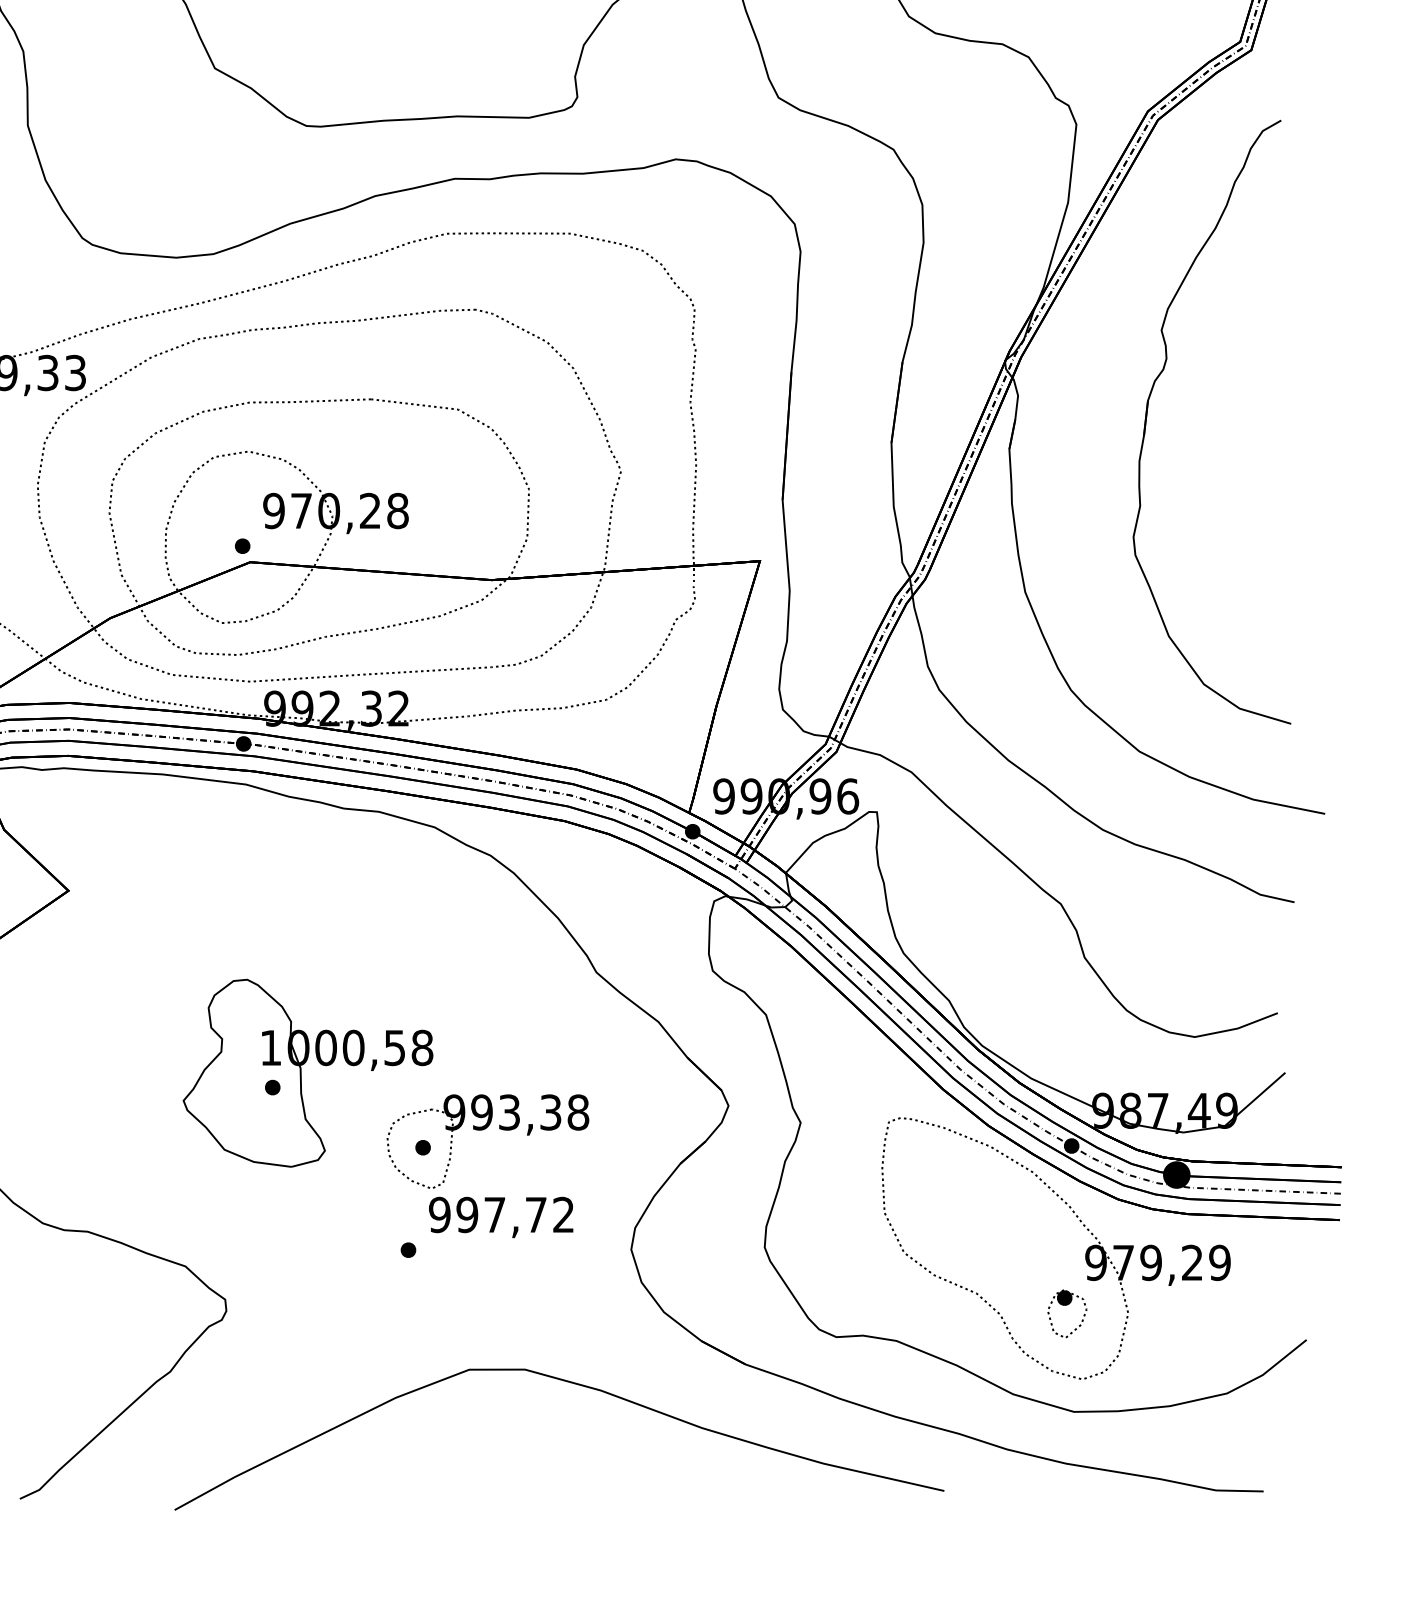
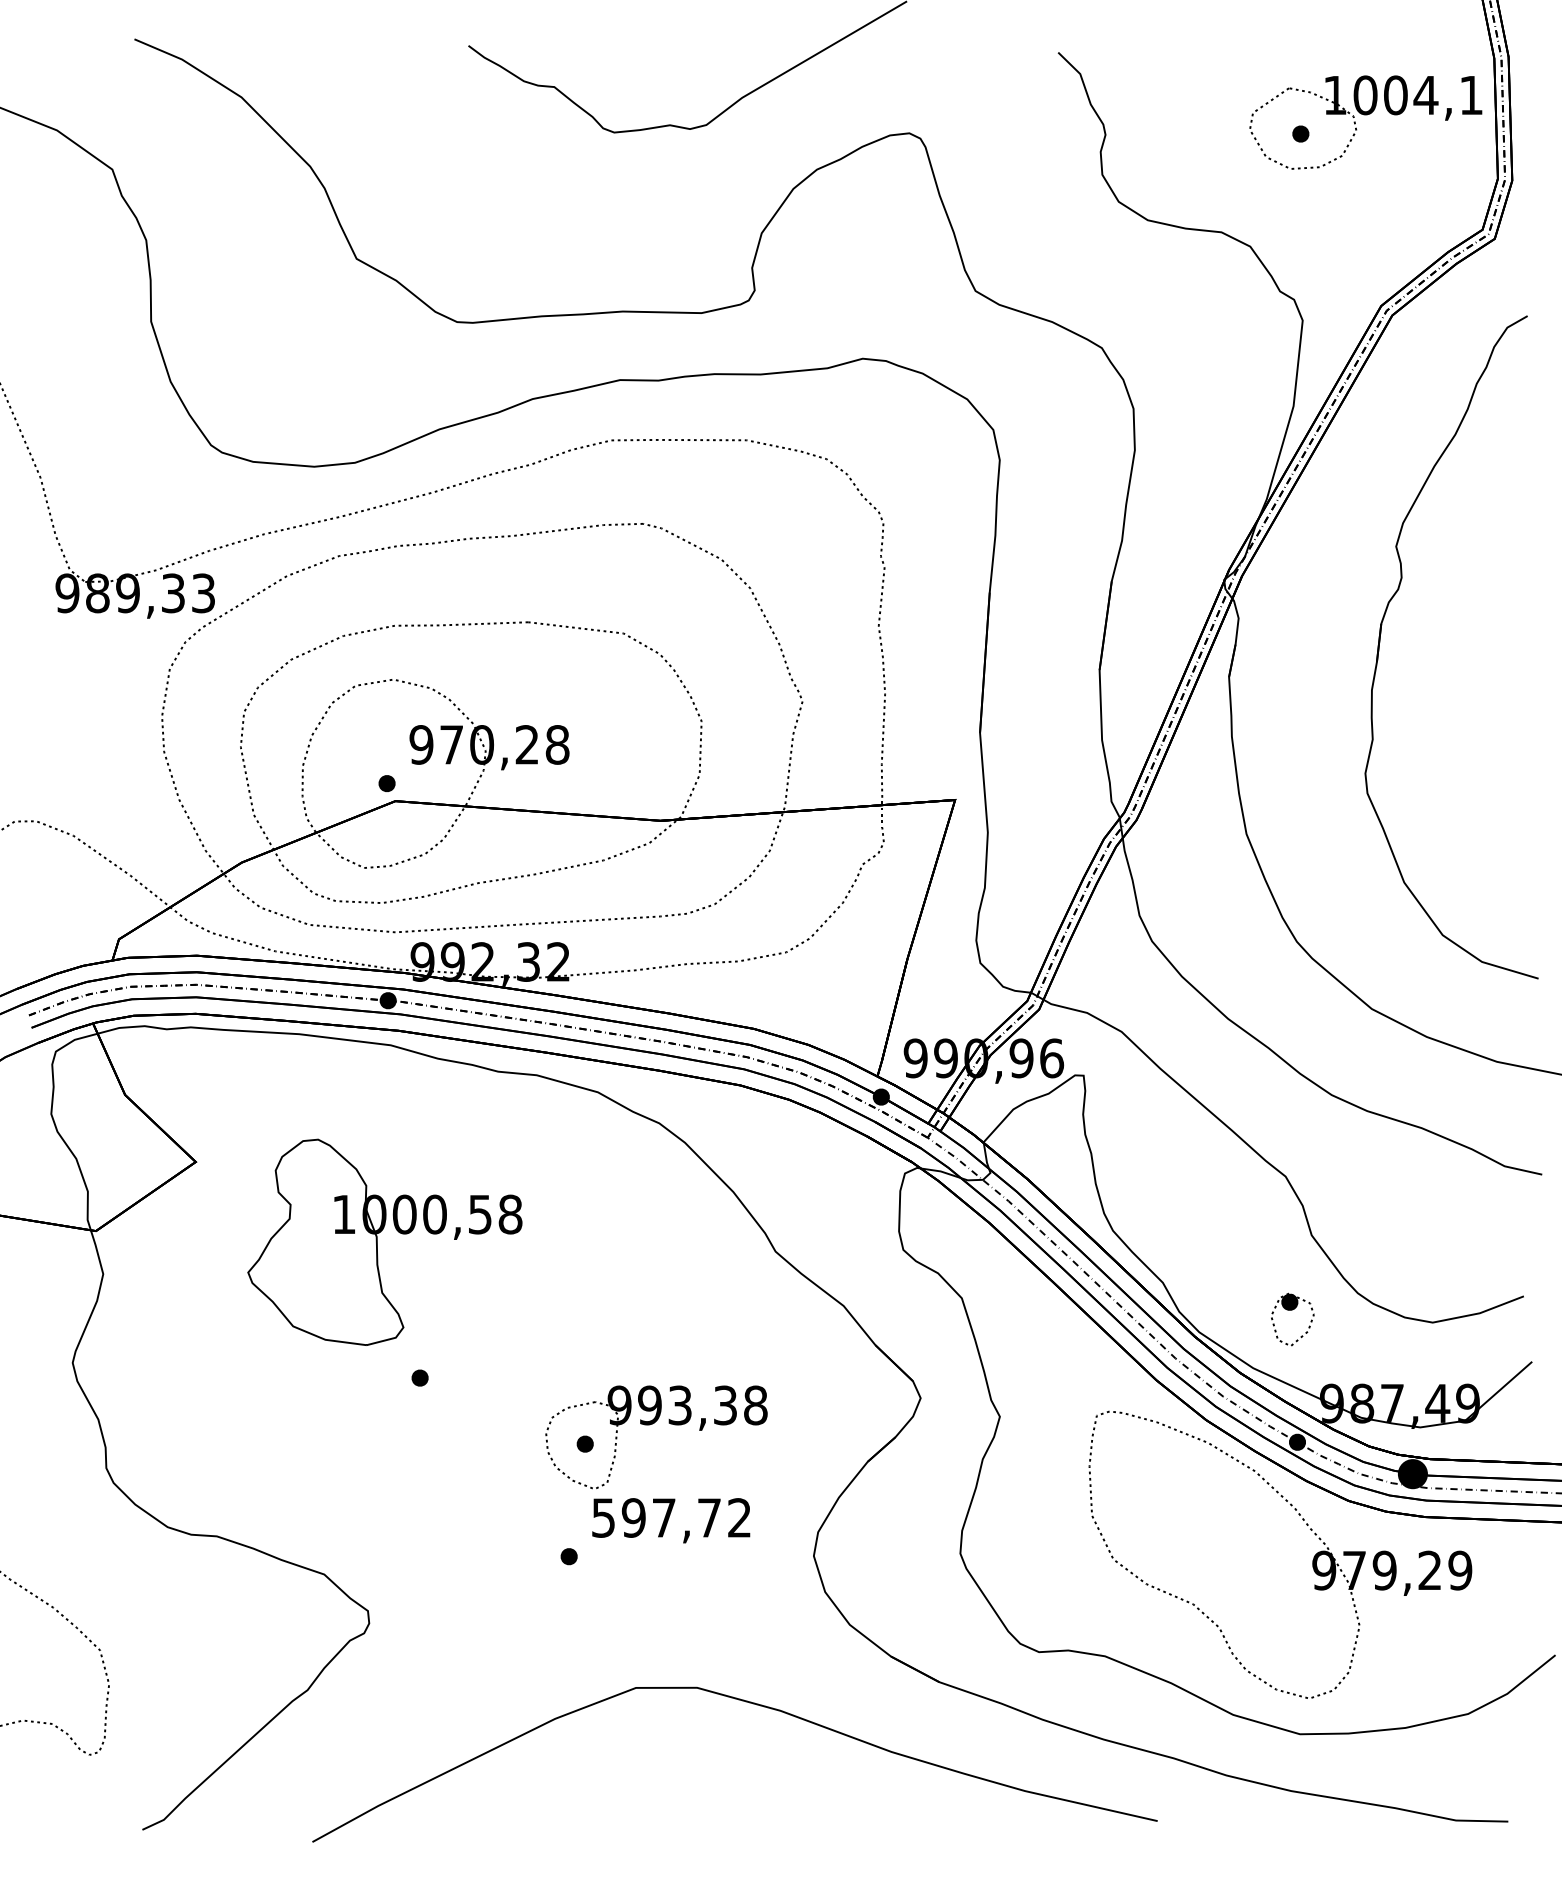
part: (301, 1072) -> (377, 1241), moved
text: (439, 1214) -> (603, 1517), 997,72 -> 597,72
part: (1067, 1305) -> (1292, 1310), moved

